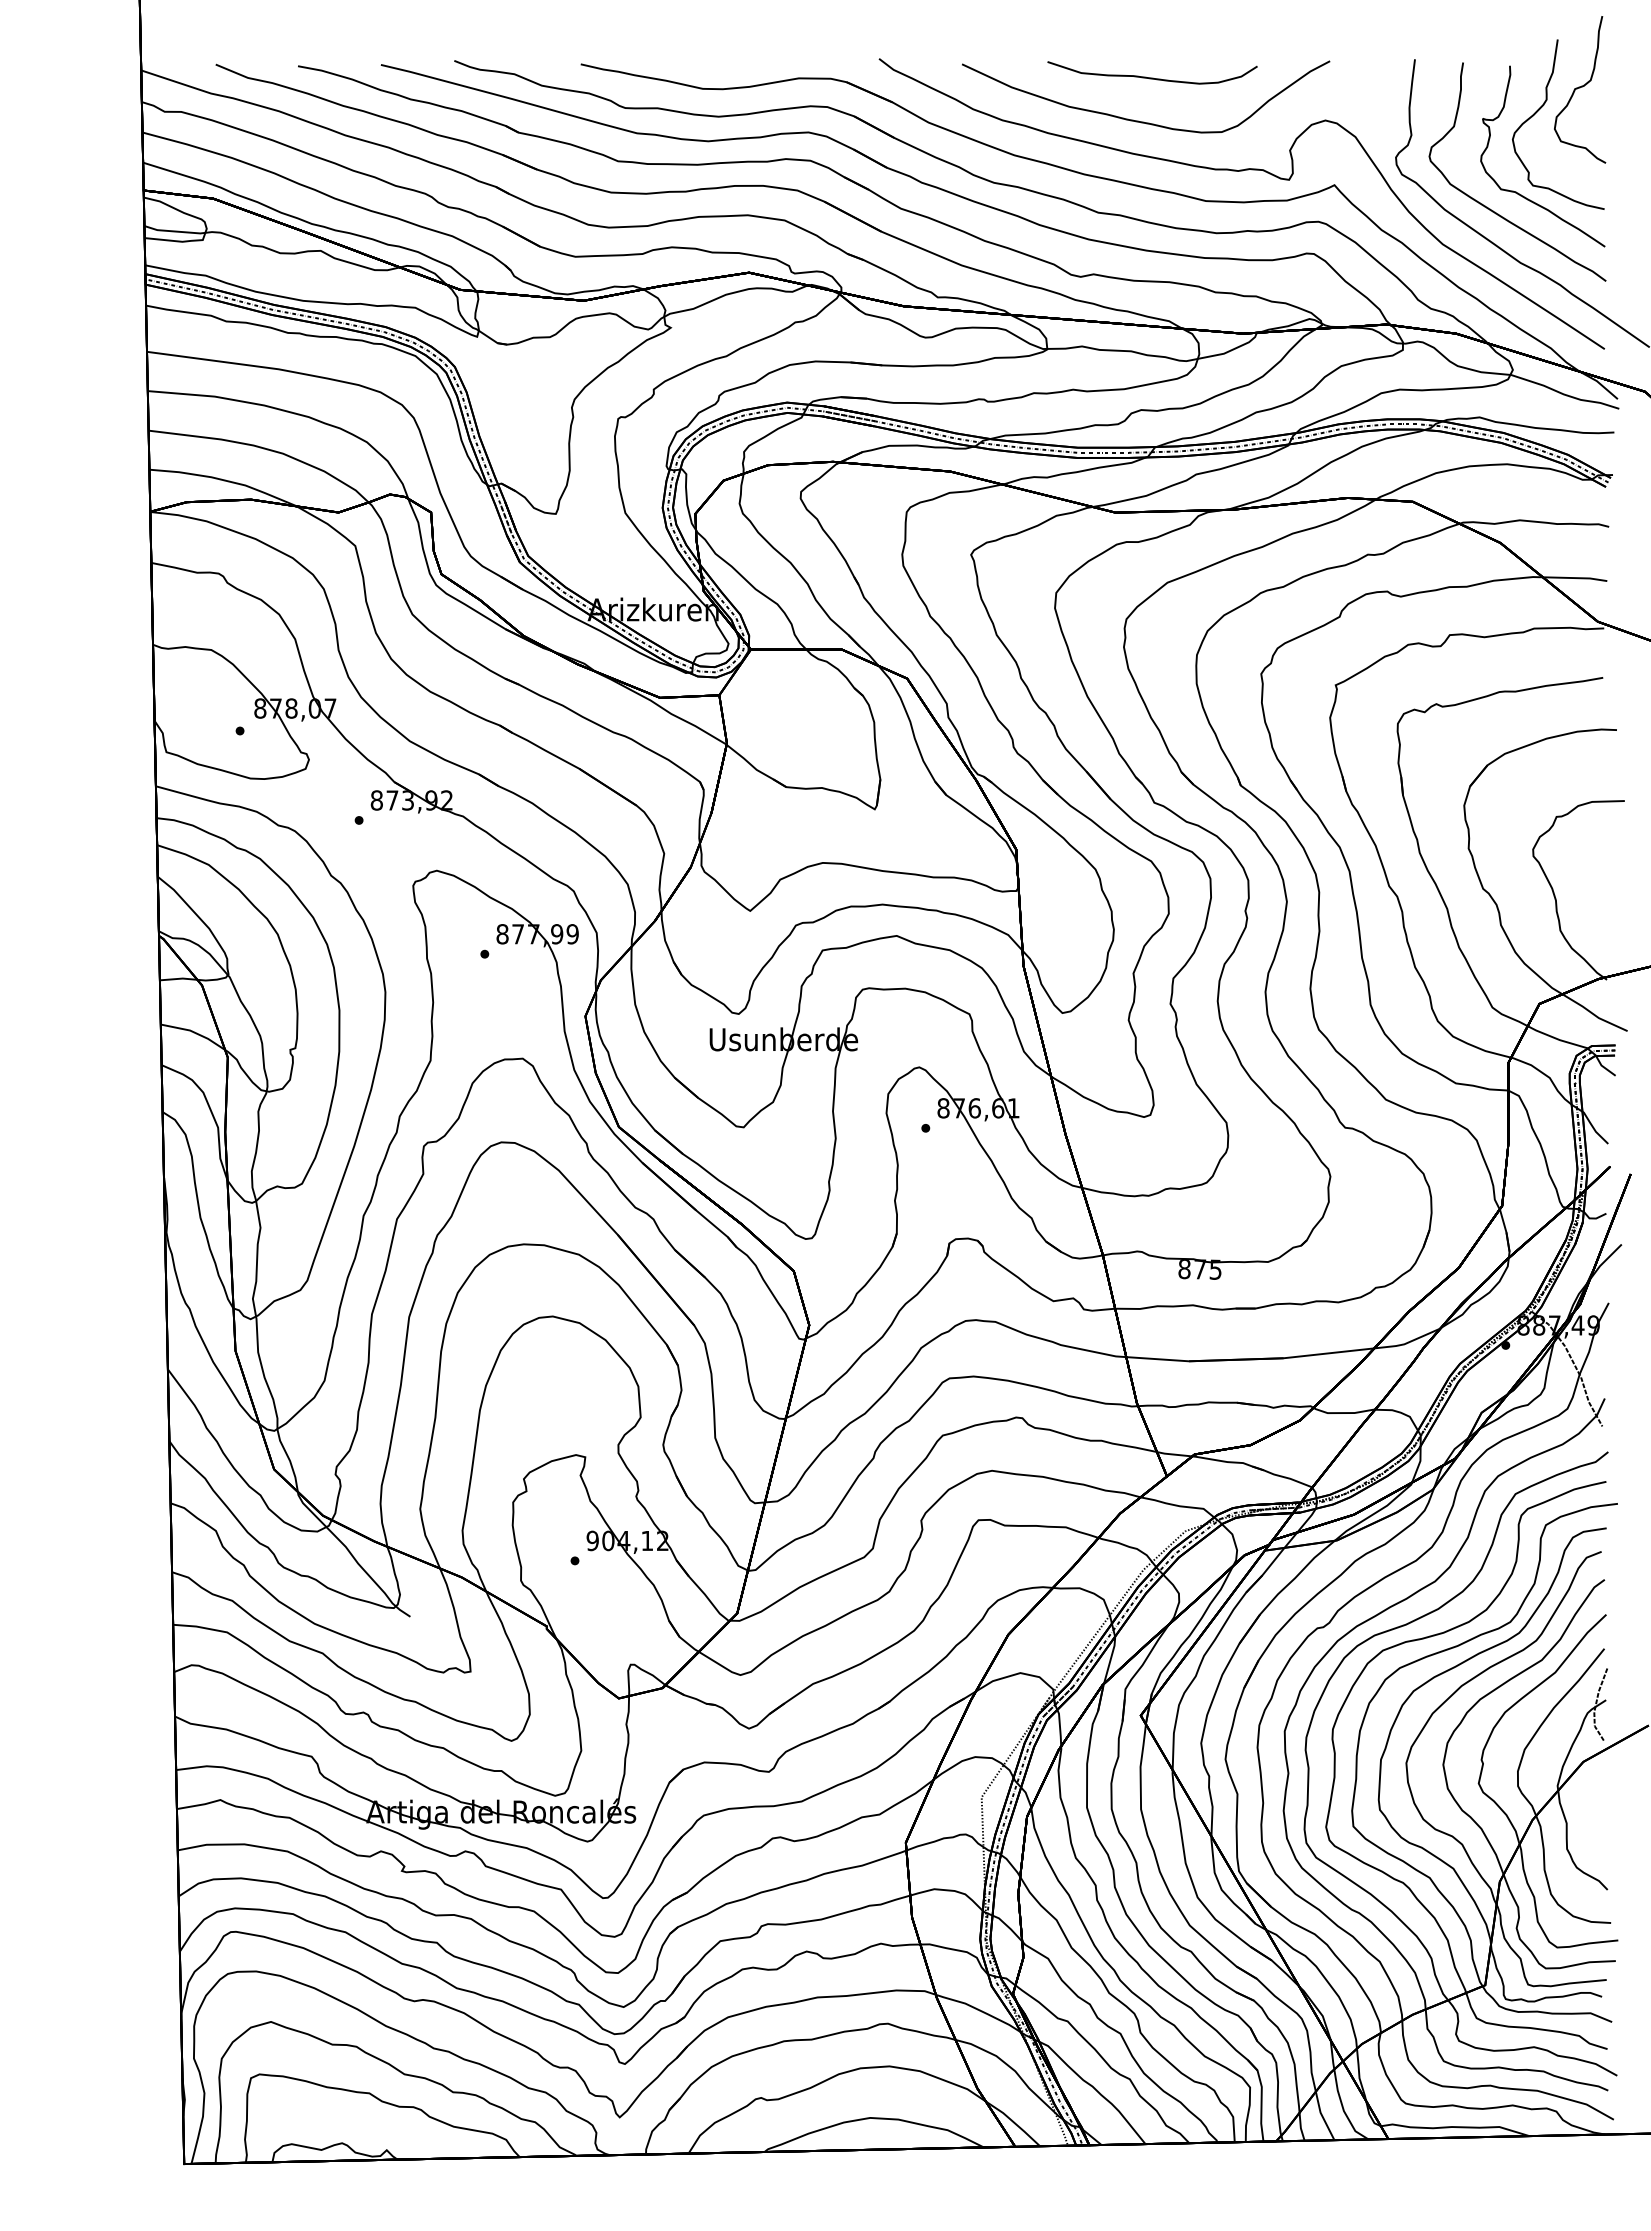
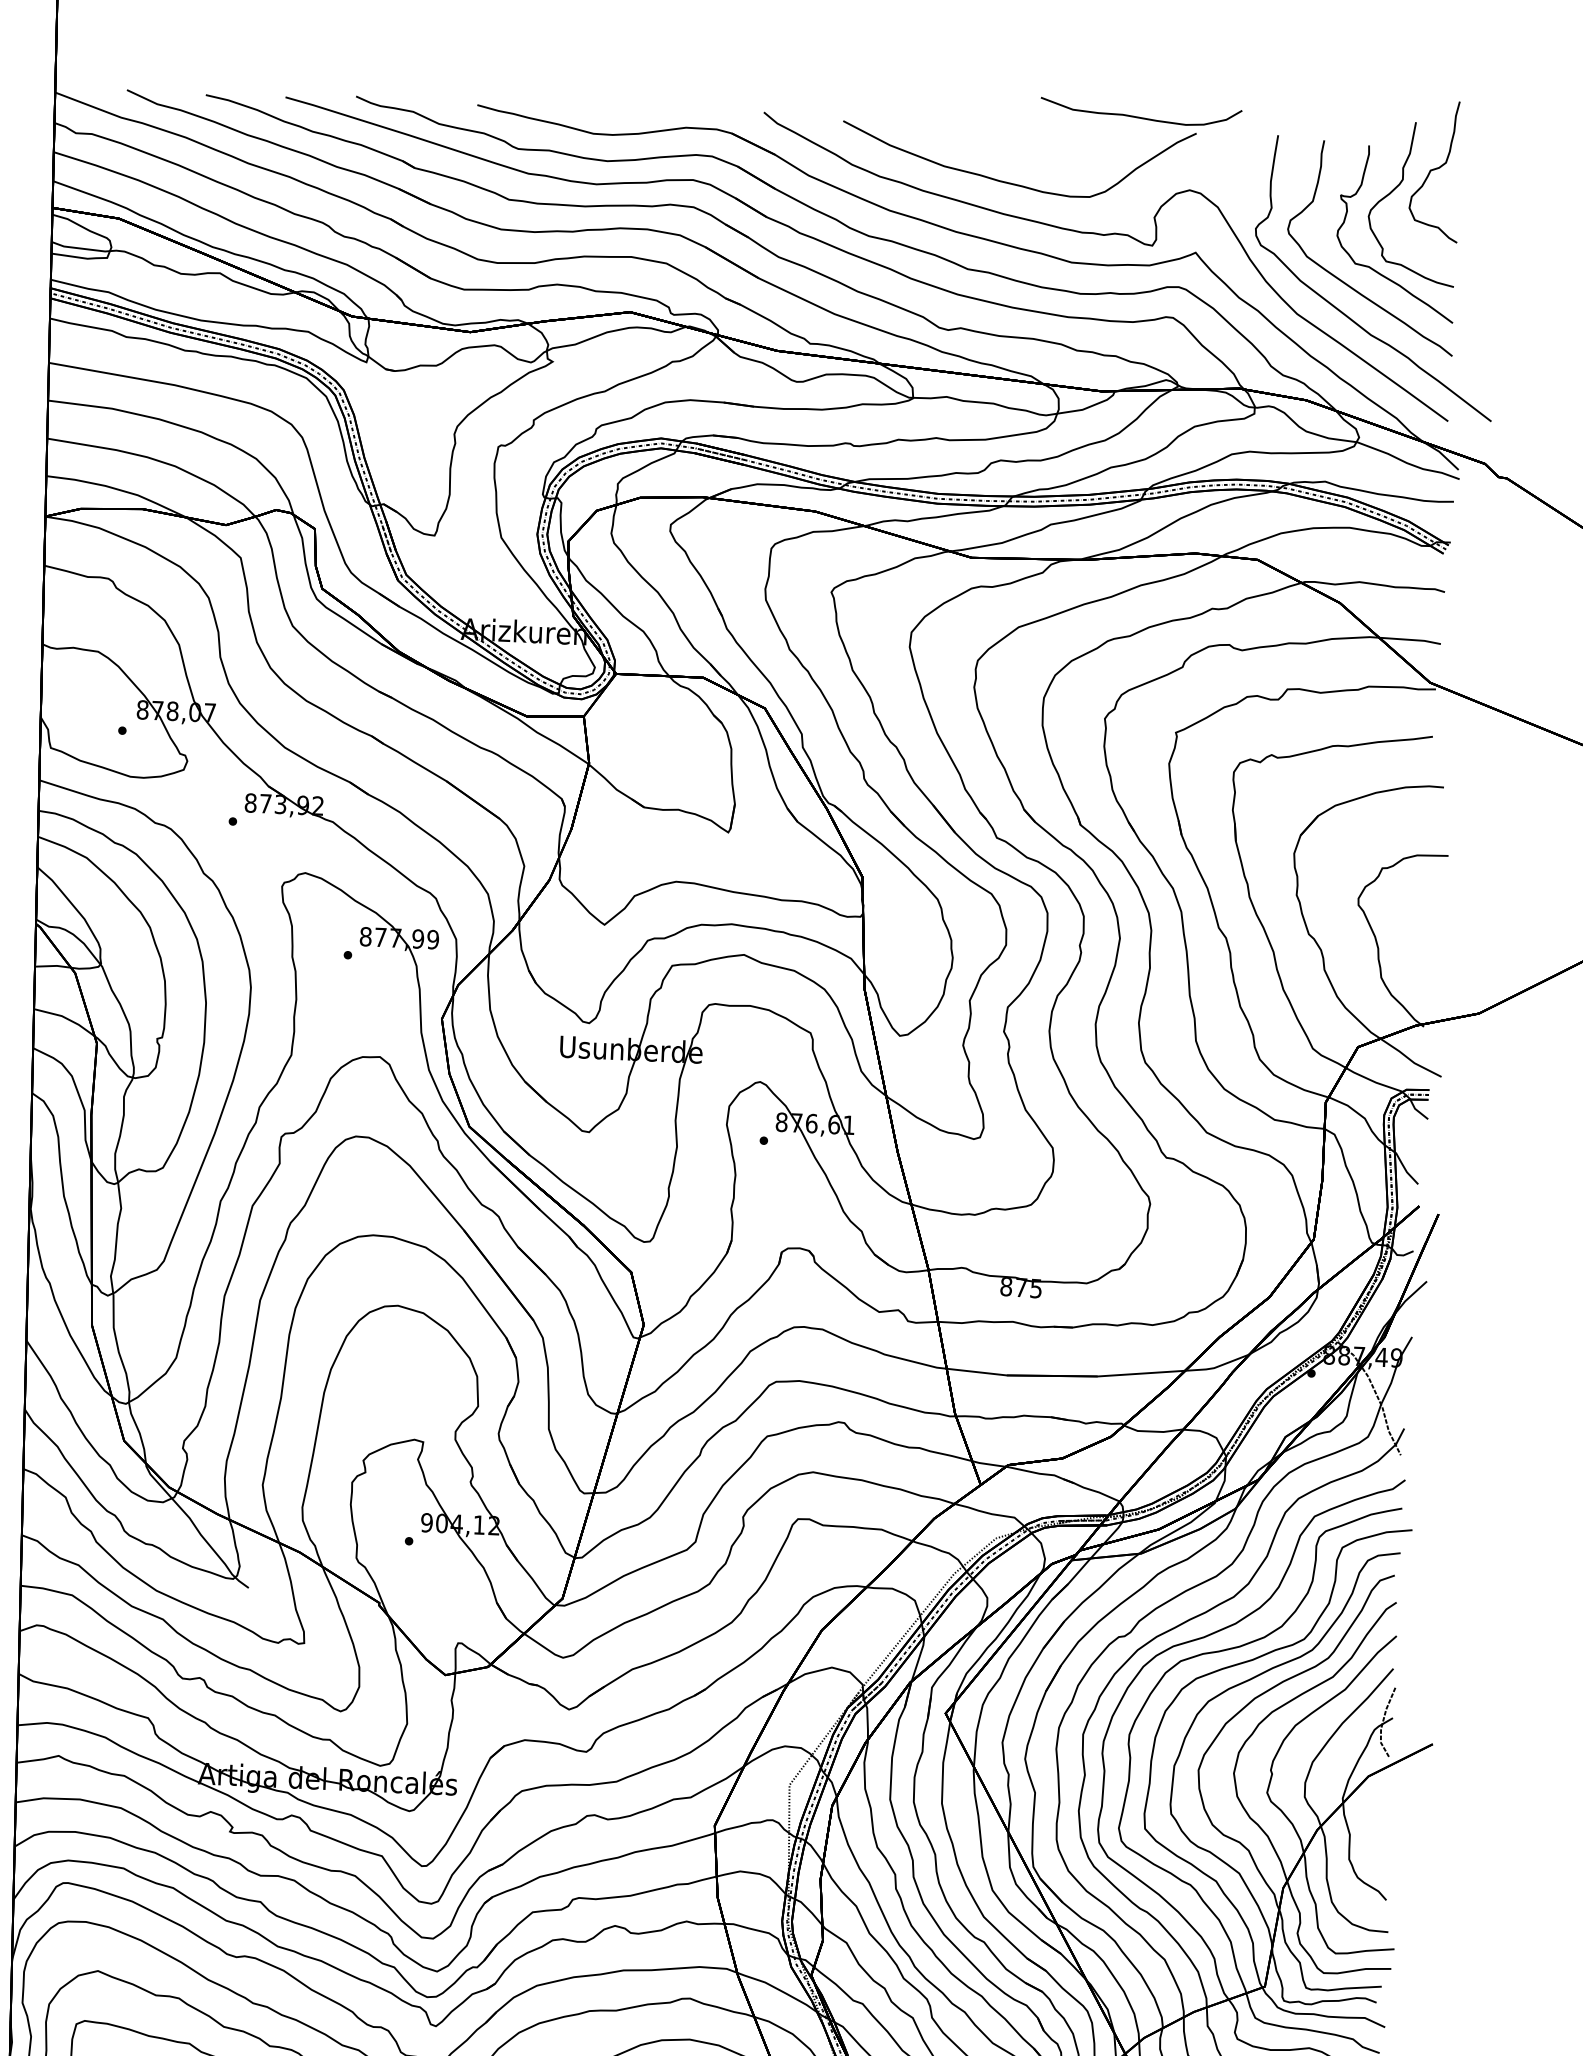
curve: (1152, 77) -> (1141, 116), moved

